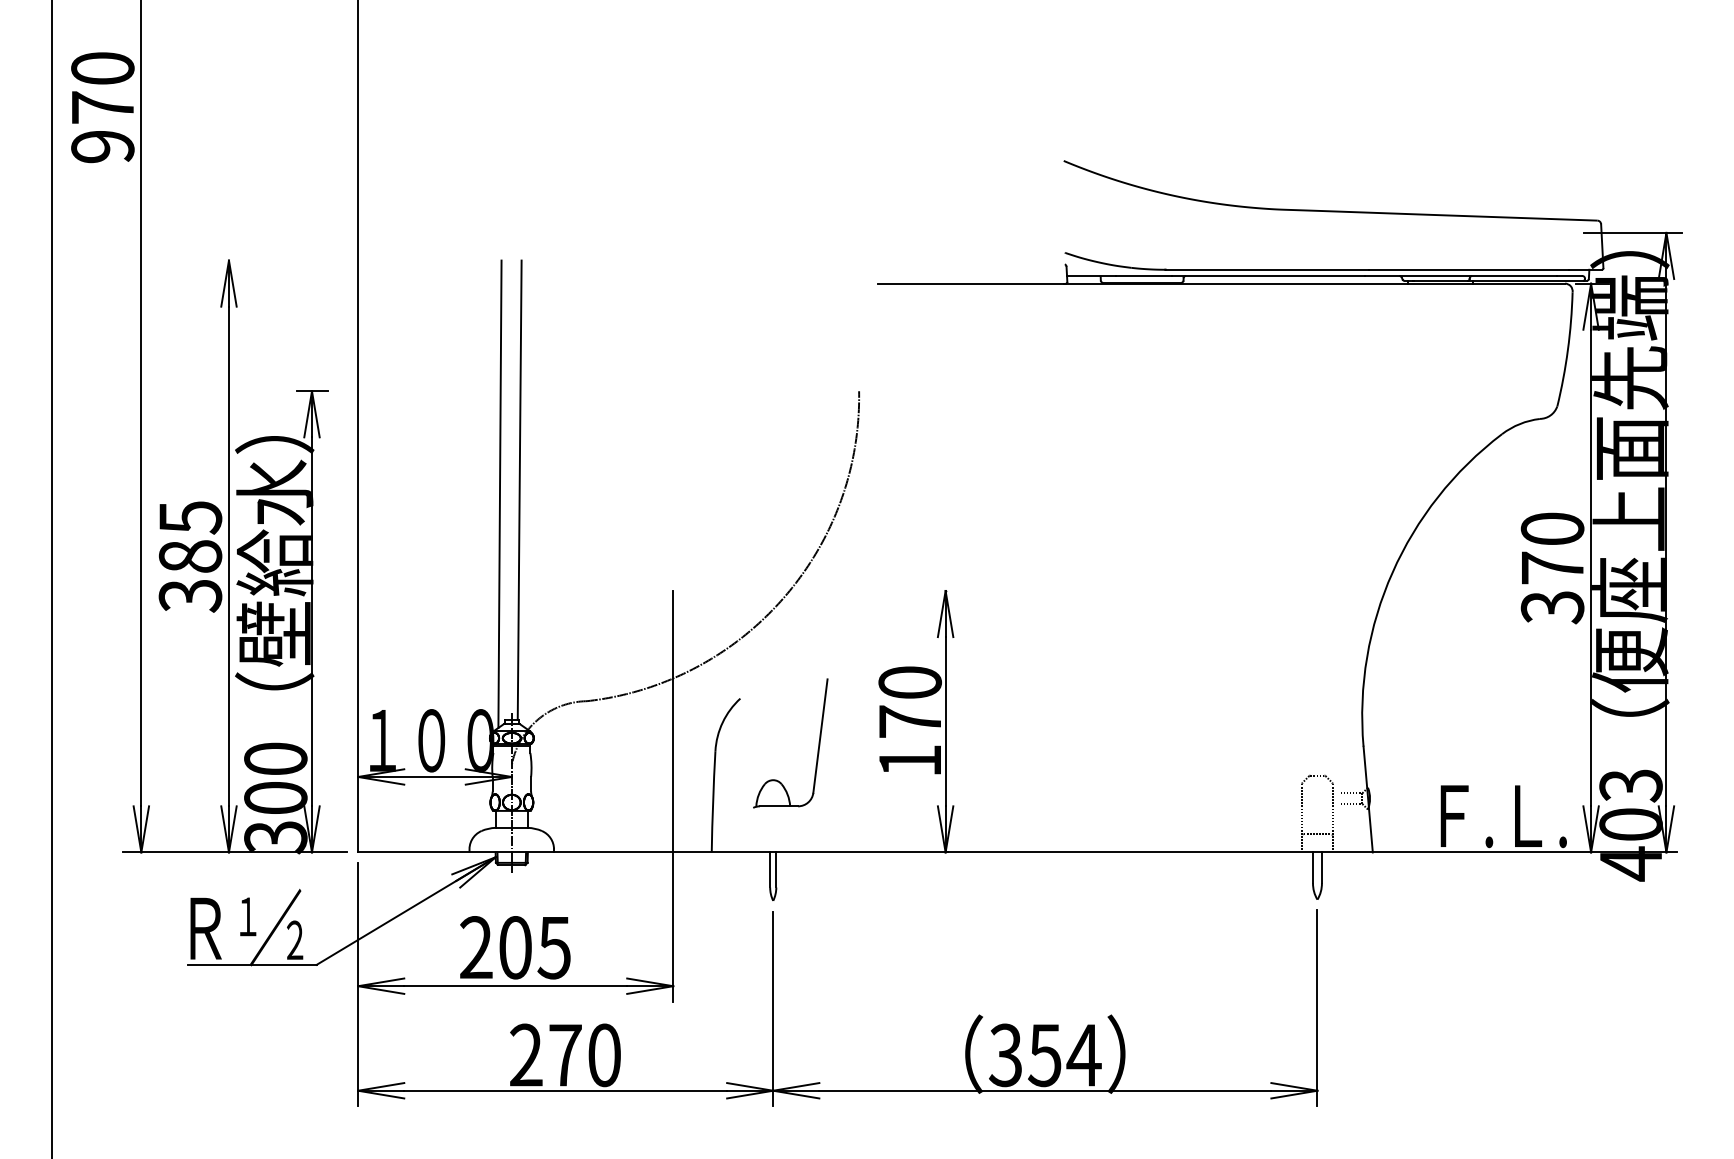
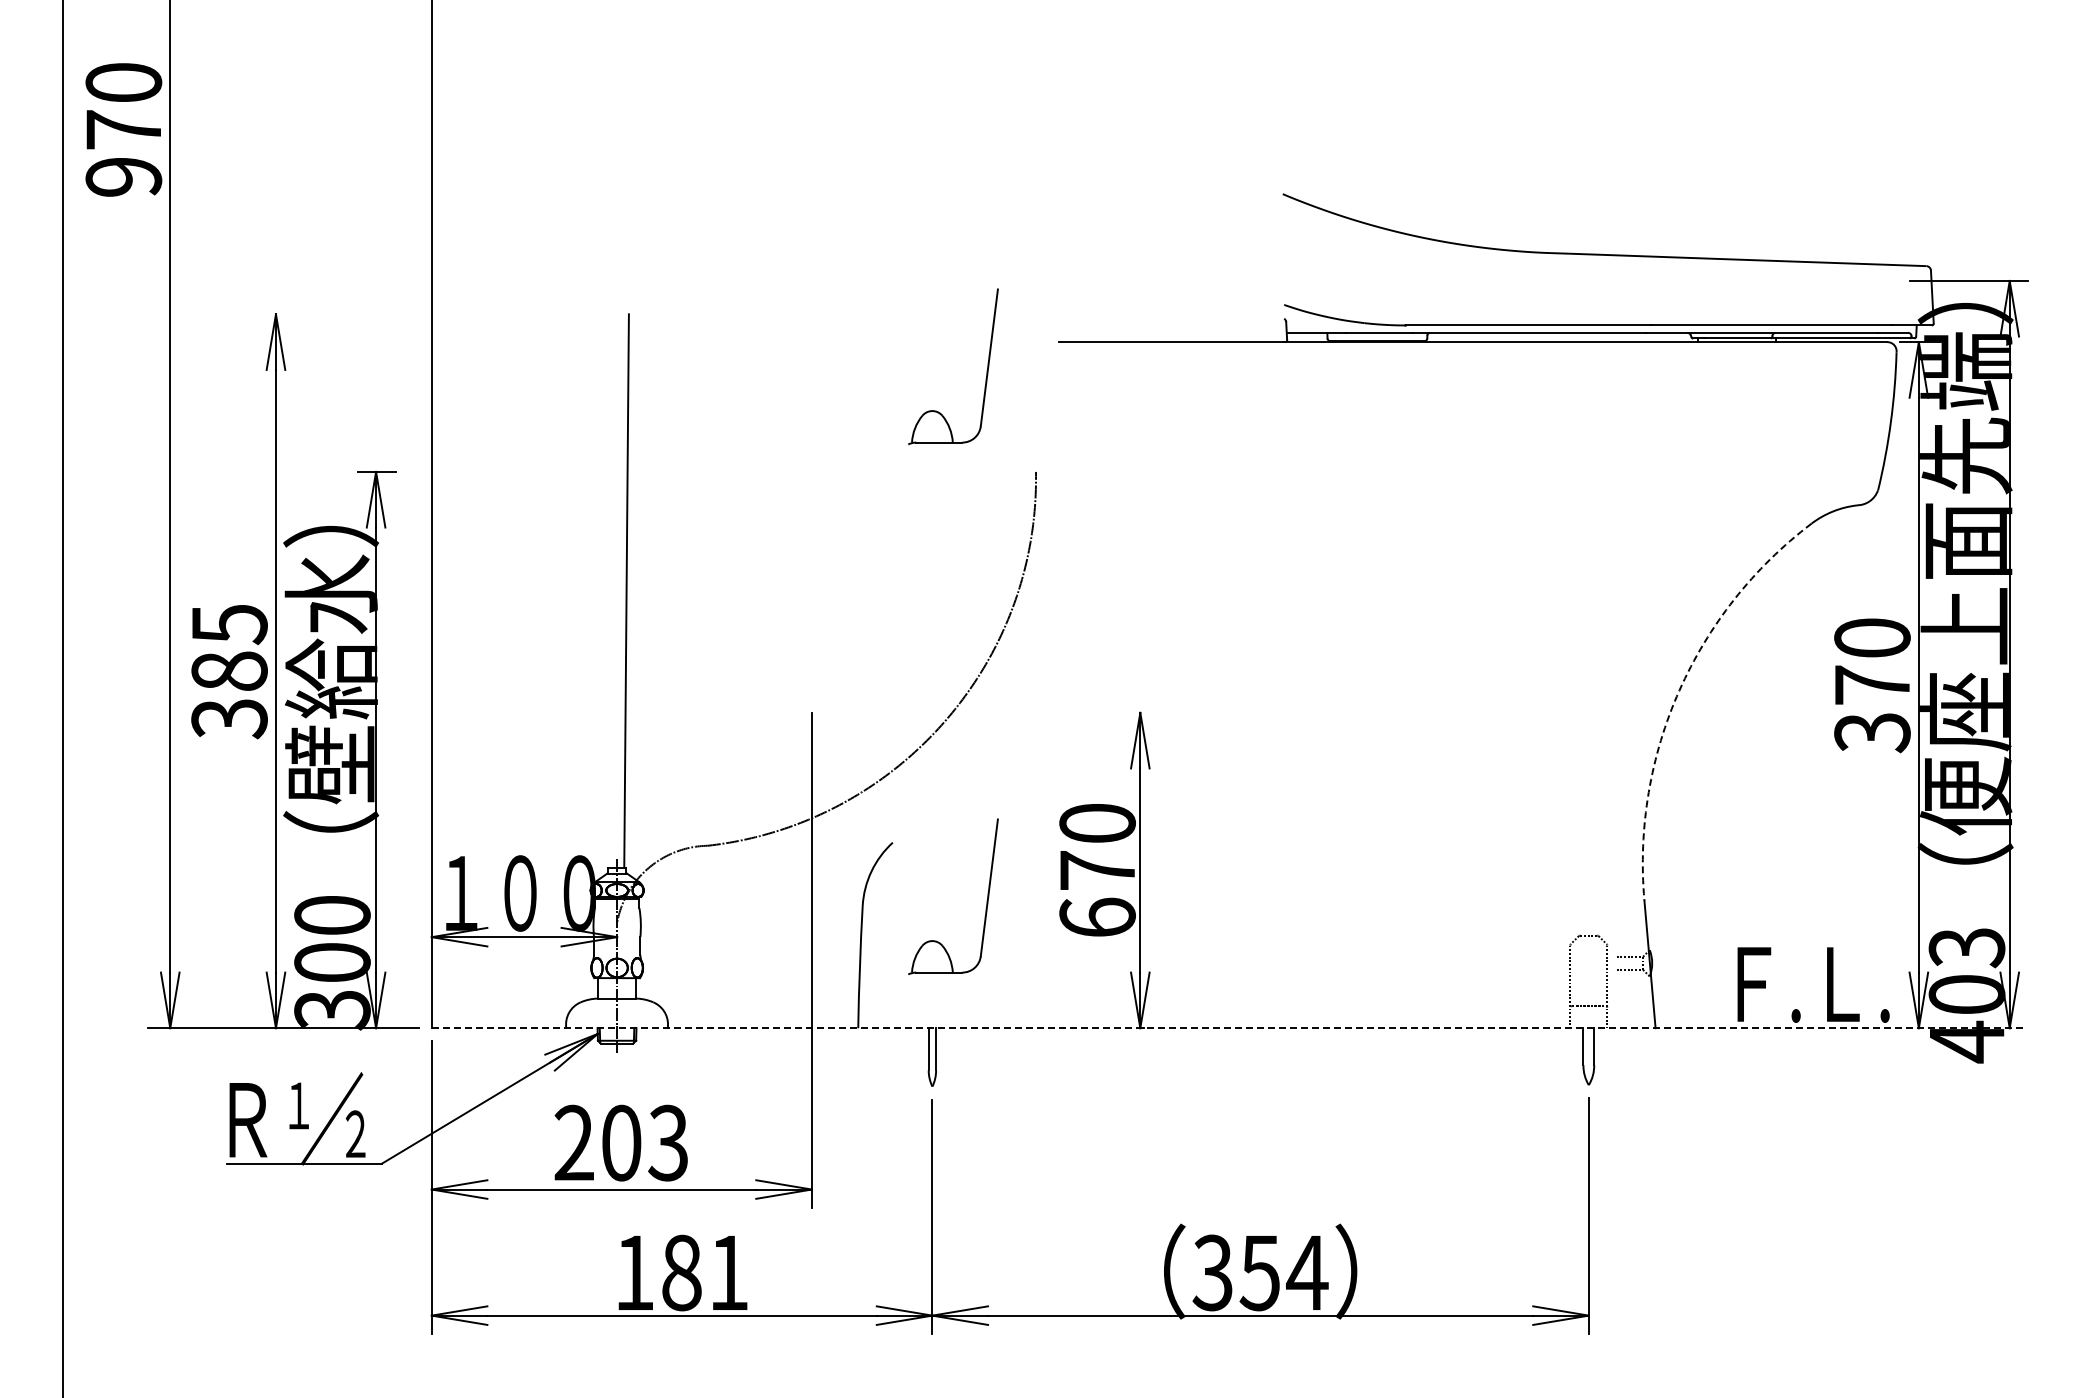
part: (818, 307) -> (986, 370), added
line: (499, 494) -> (602, 596), removed
arc: (1392, 572) -> (1679, 690), solid -> dashed
text: (910, 759) -> (1097, 916), 170 -> 670
line: (1017, 852) -> (1226, 1028), solid -> dashed
text: (553, 947) -> (667, 1142), 205 -> 203
text: (565, 1054) -> (681, 1272), 270 -> 181

